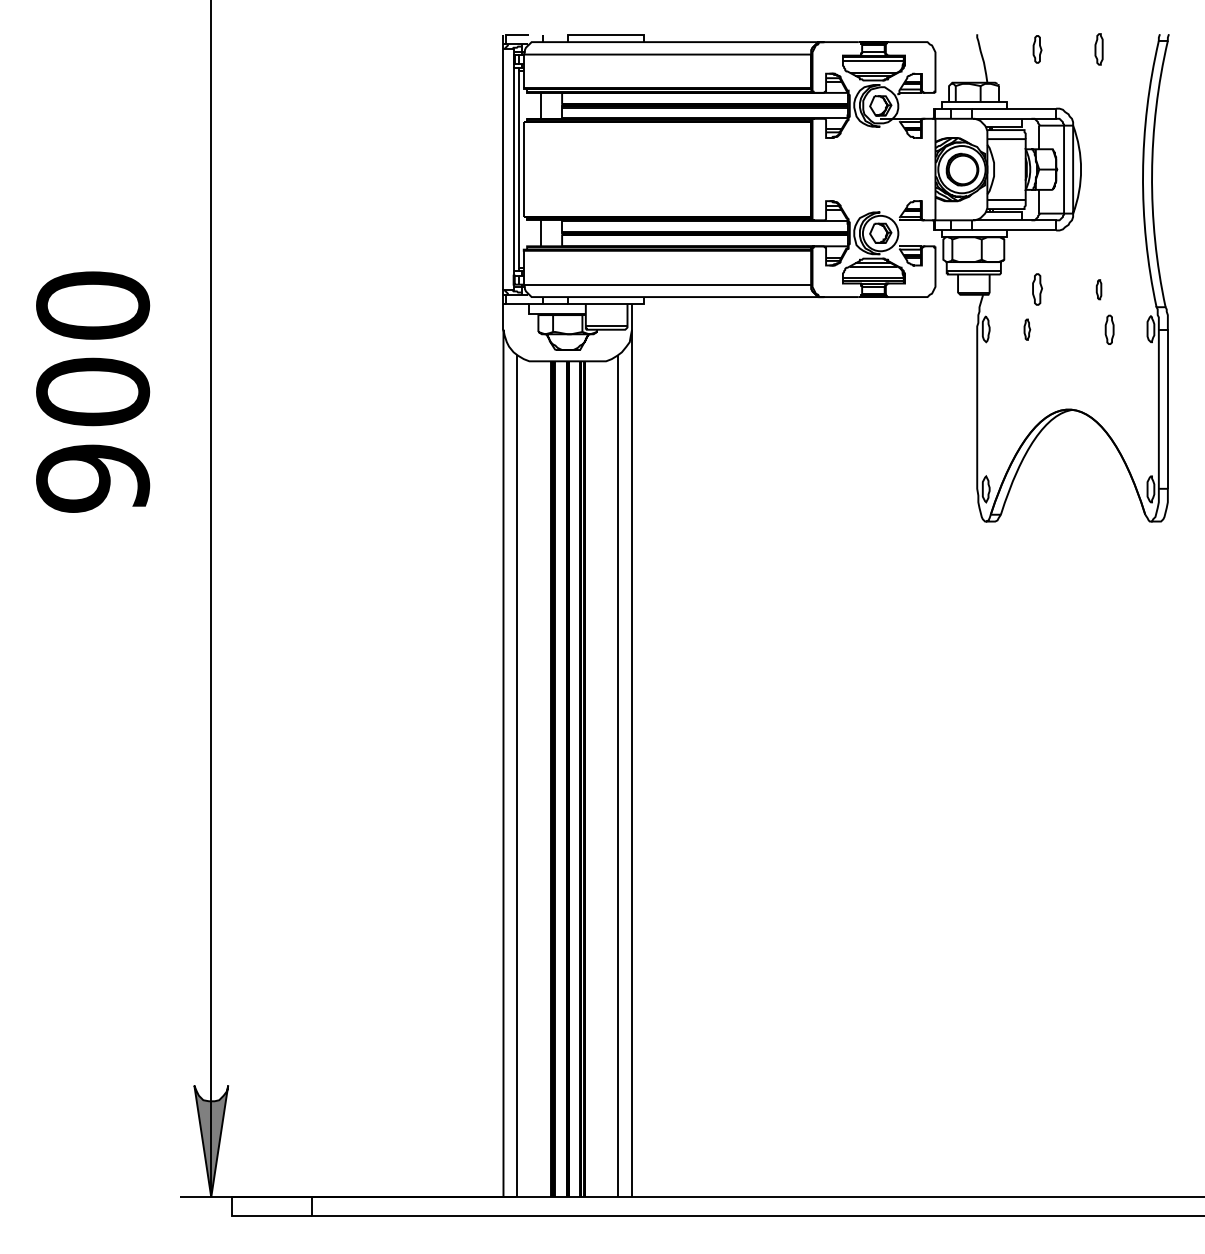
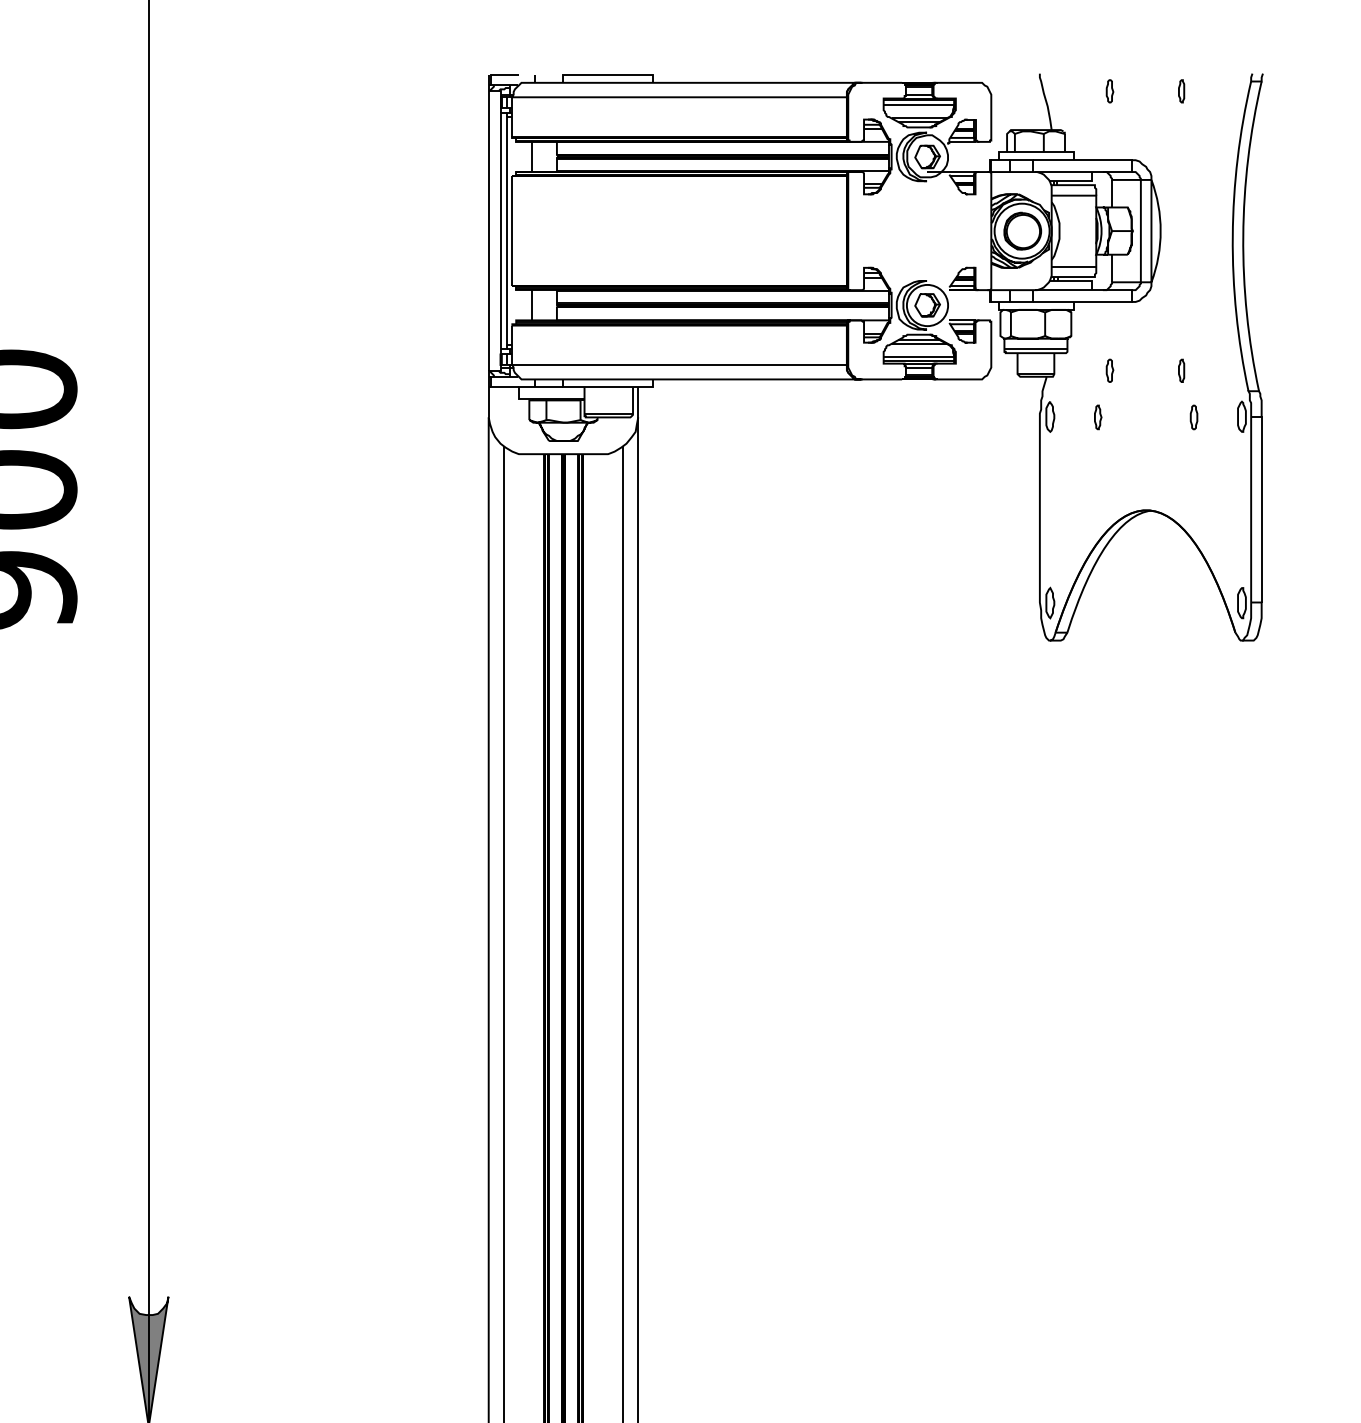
part: (1037, 49) -> (1109, 91), size x0.71
part: (1098, 49) -> (1180, 91), size x0.62
part: (1037, 289) -> (1109, 370), size x0.62
part: (1109, 329) -> (1193, 417), size x0.71

